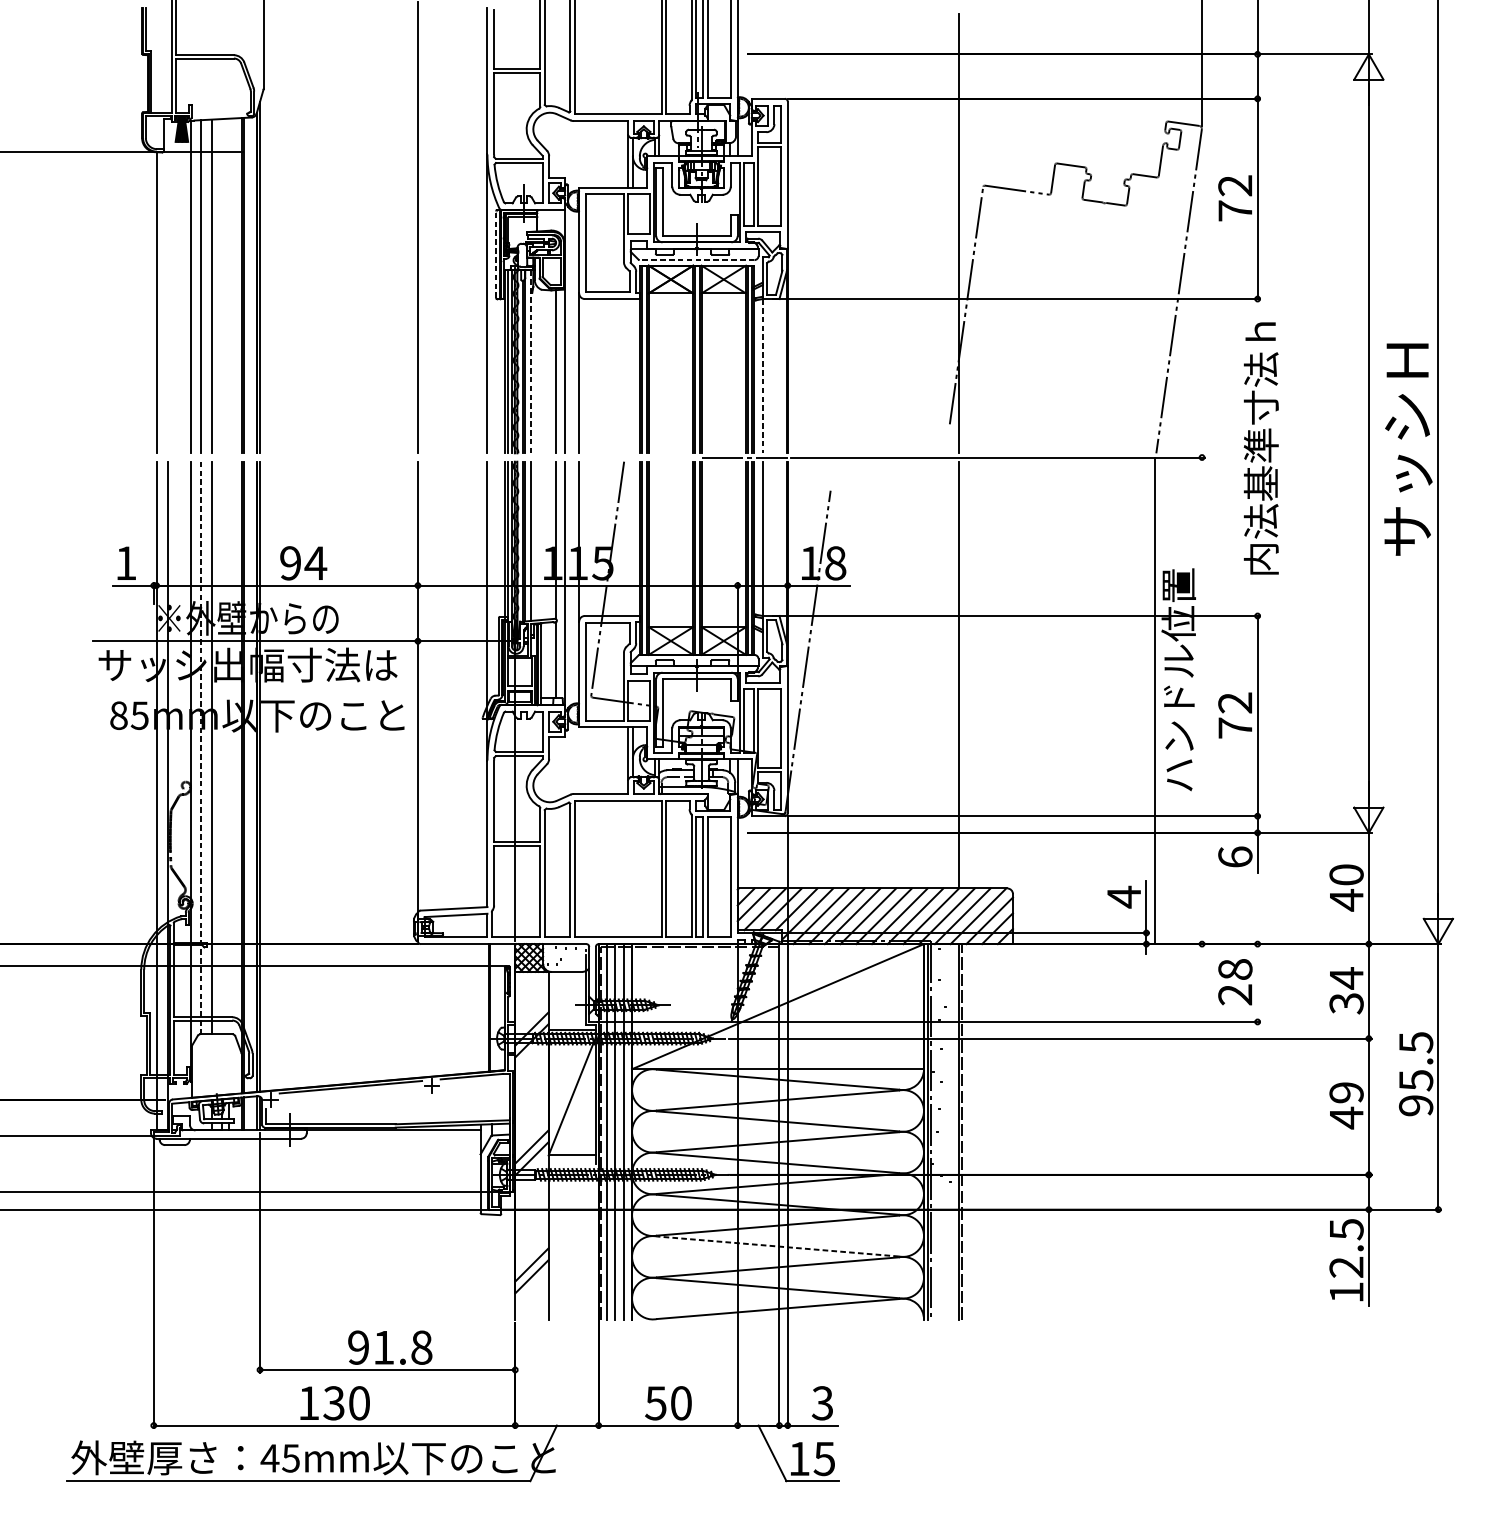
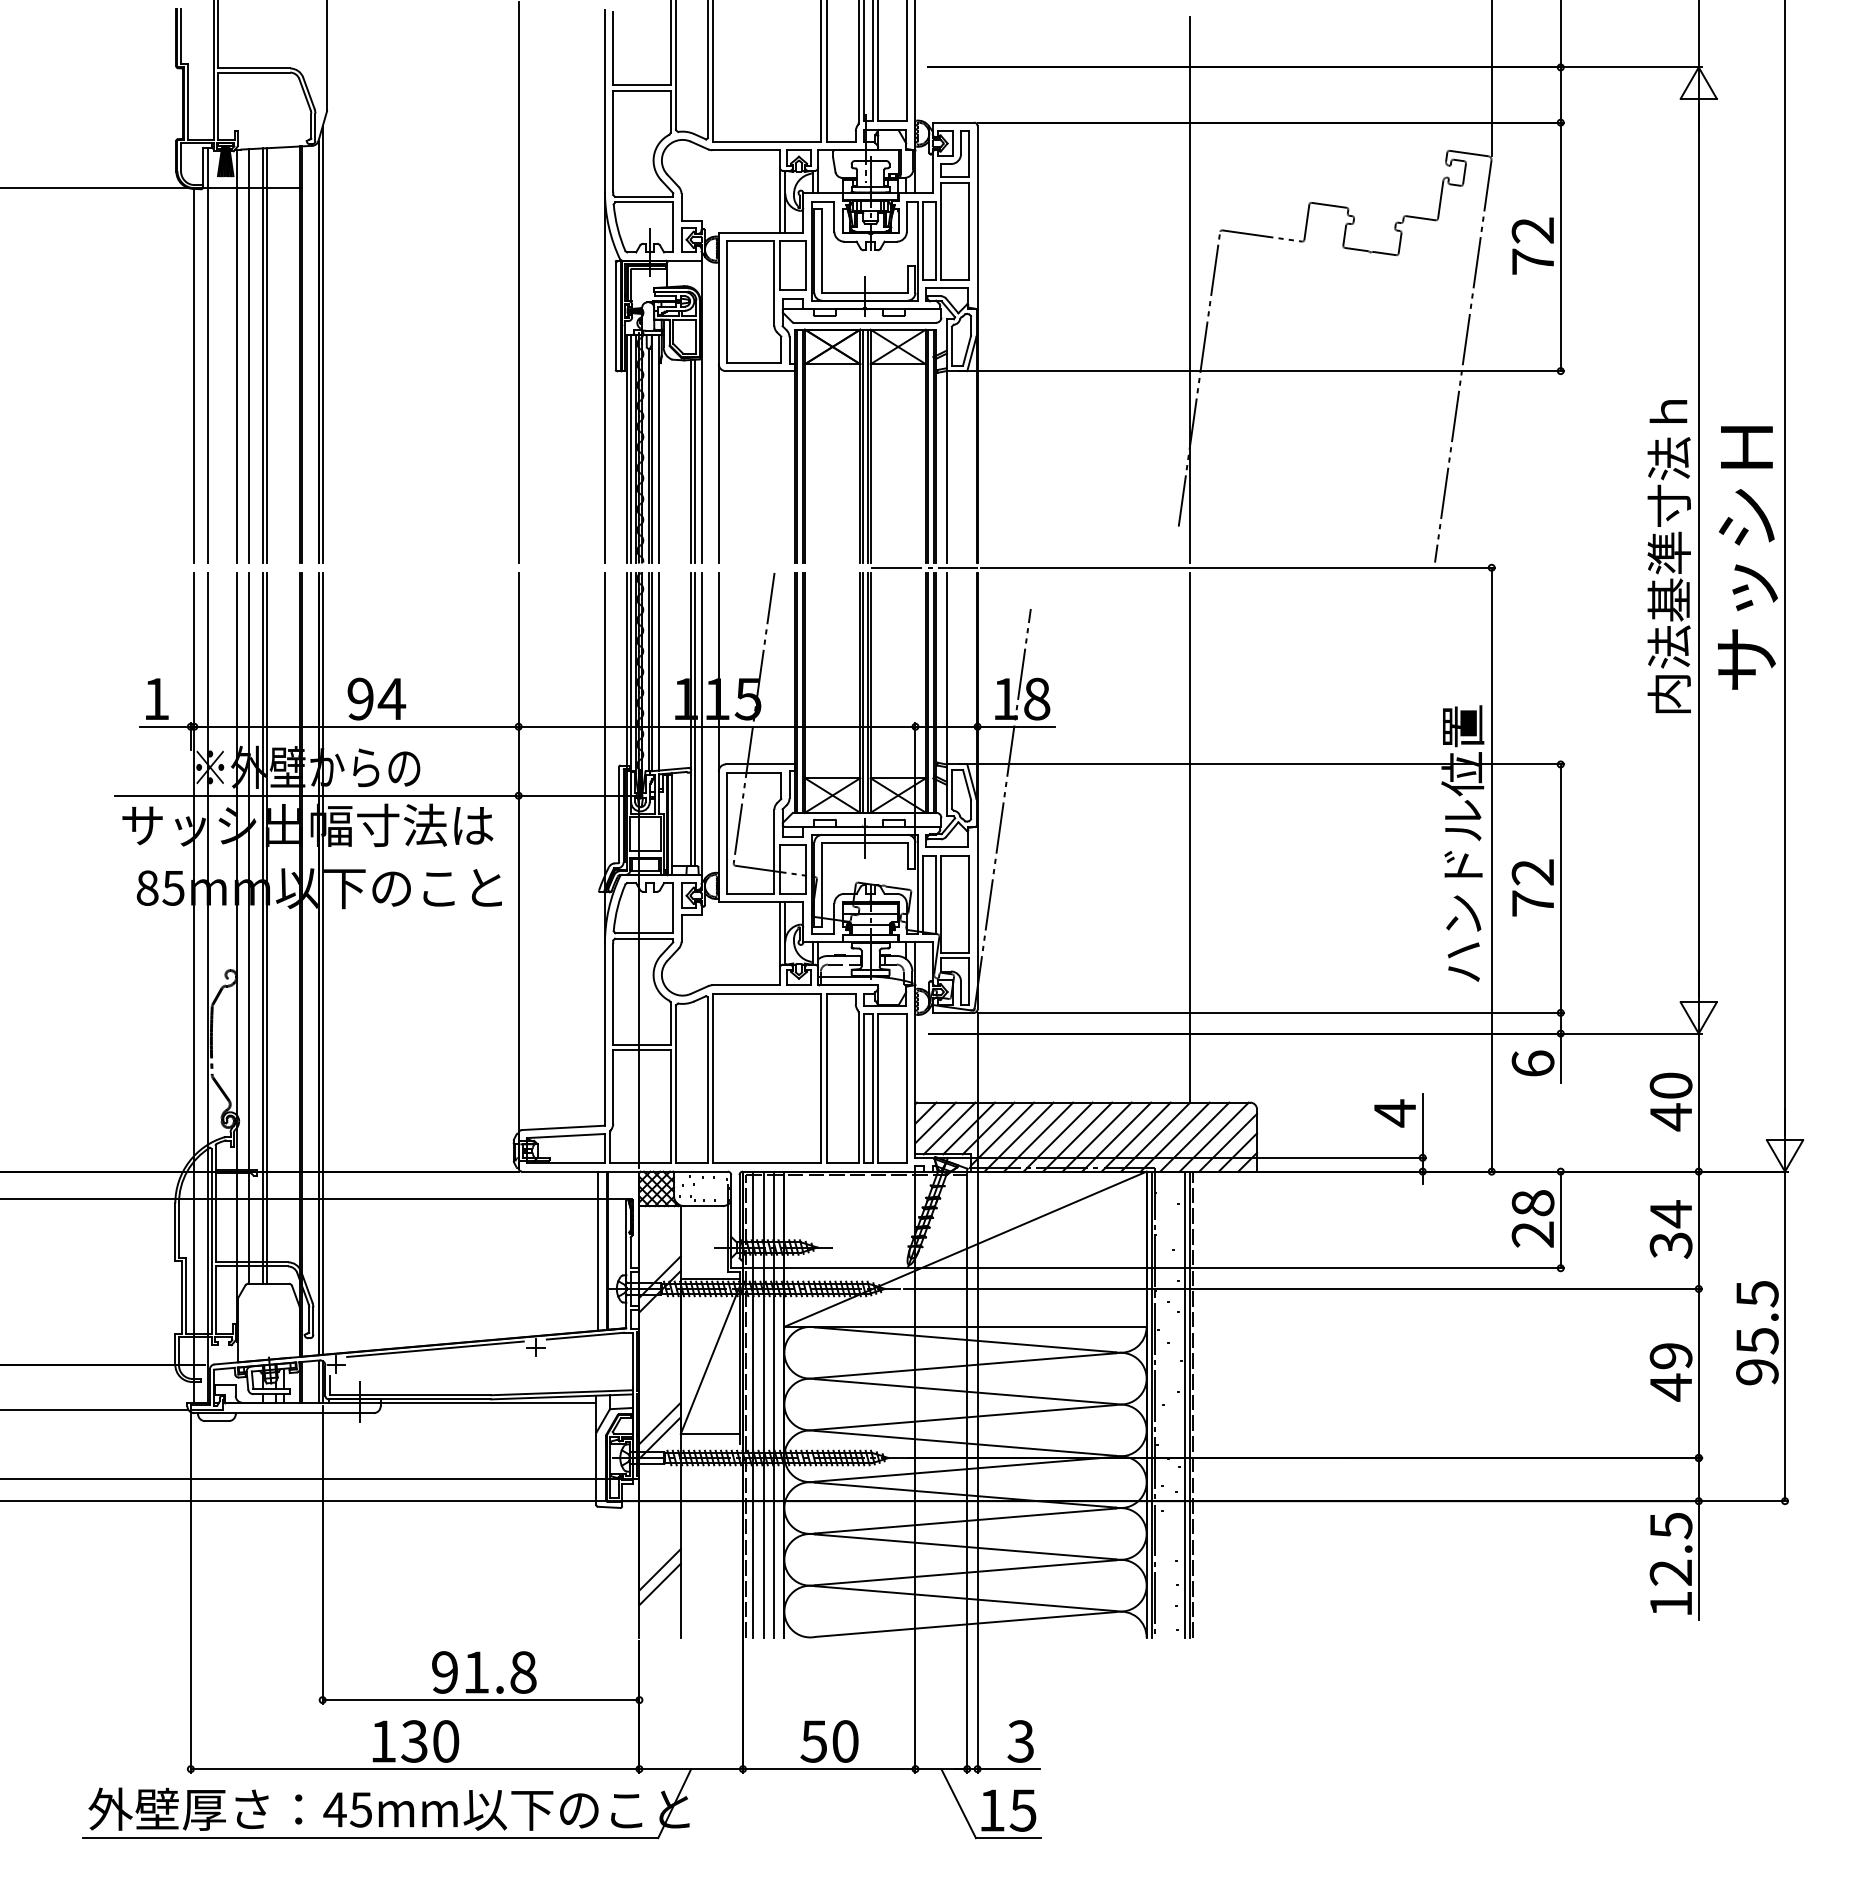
line: (495, 254) -> (615, 315), dashed -> solid
line: (696, 259) -> (864, 322), dashed -> solid
line: (168, 285) -> (208, 354), added
line: (214, 286) -> (266, 355), added
line: (531, 361) -> (659, 448), dashed -> solid
line: (559, 371) -> (694, 460), added
line: (762, 375) -> (946, 466), dashed -> solid
text: (1260, 448) -> (1668, 556), moved
line: (559, 579) -> (694, 719), added
line: (1155, 700) -> (1491, 869), moved
line: (214, 747) -> (266, 927), added
line: (201, 748) -> (249, 928), dashed -> solid
line: (1257, 982) -> (1560, 1219), added
line: (482, 1007) -> (598, 1250), added
line: (954, 1131) -> (1184, 1404), added
line: (778, 1246) -> (965, 1546), dashed -> solid

